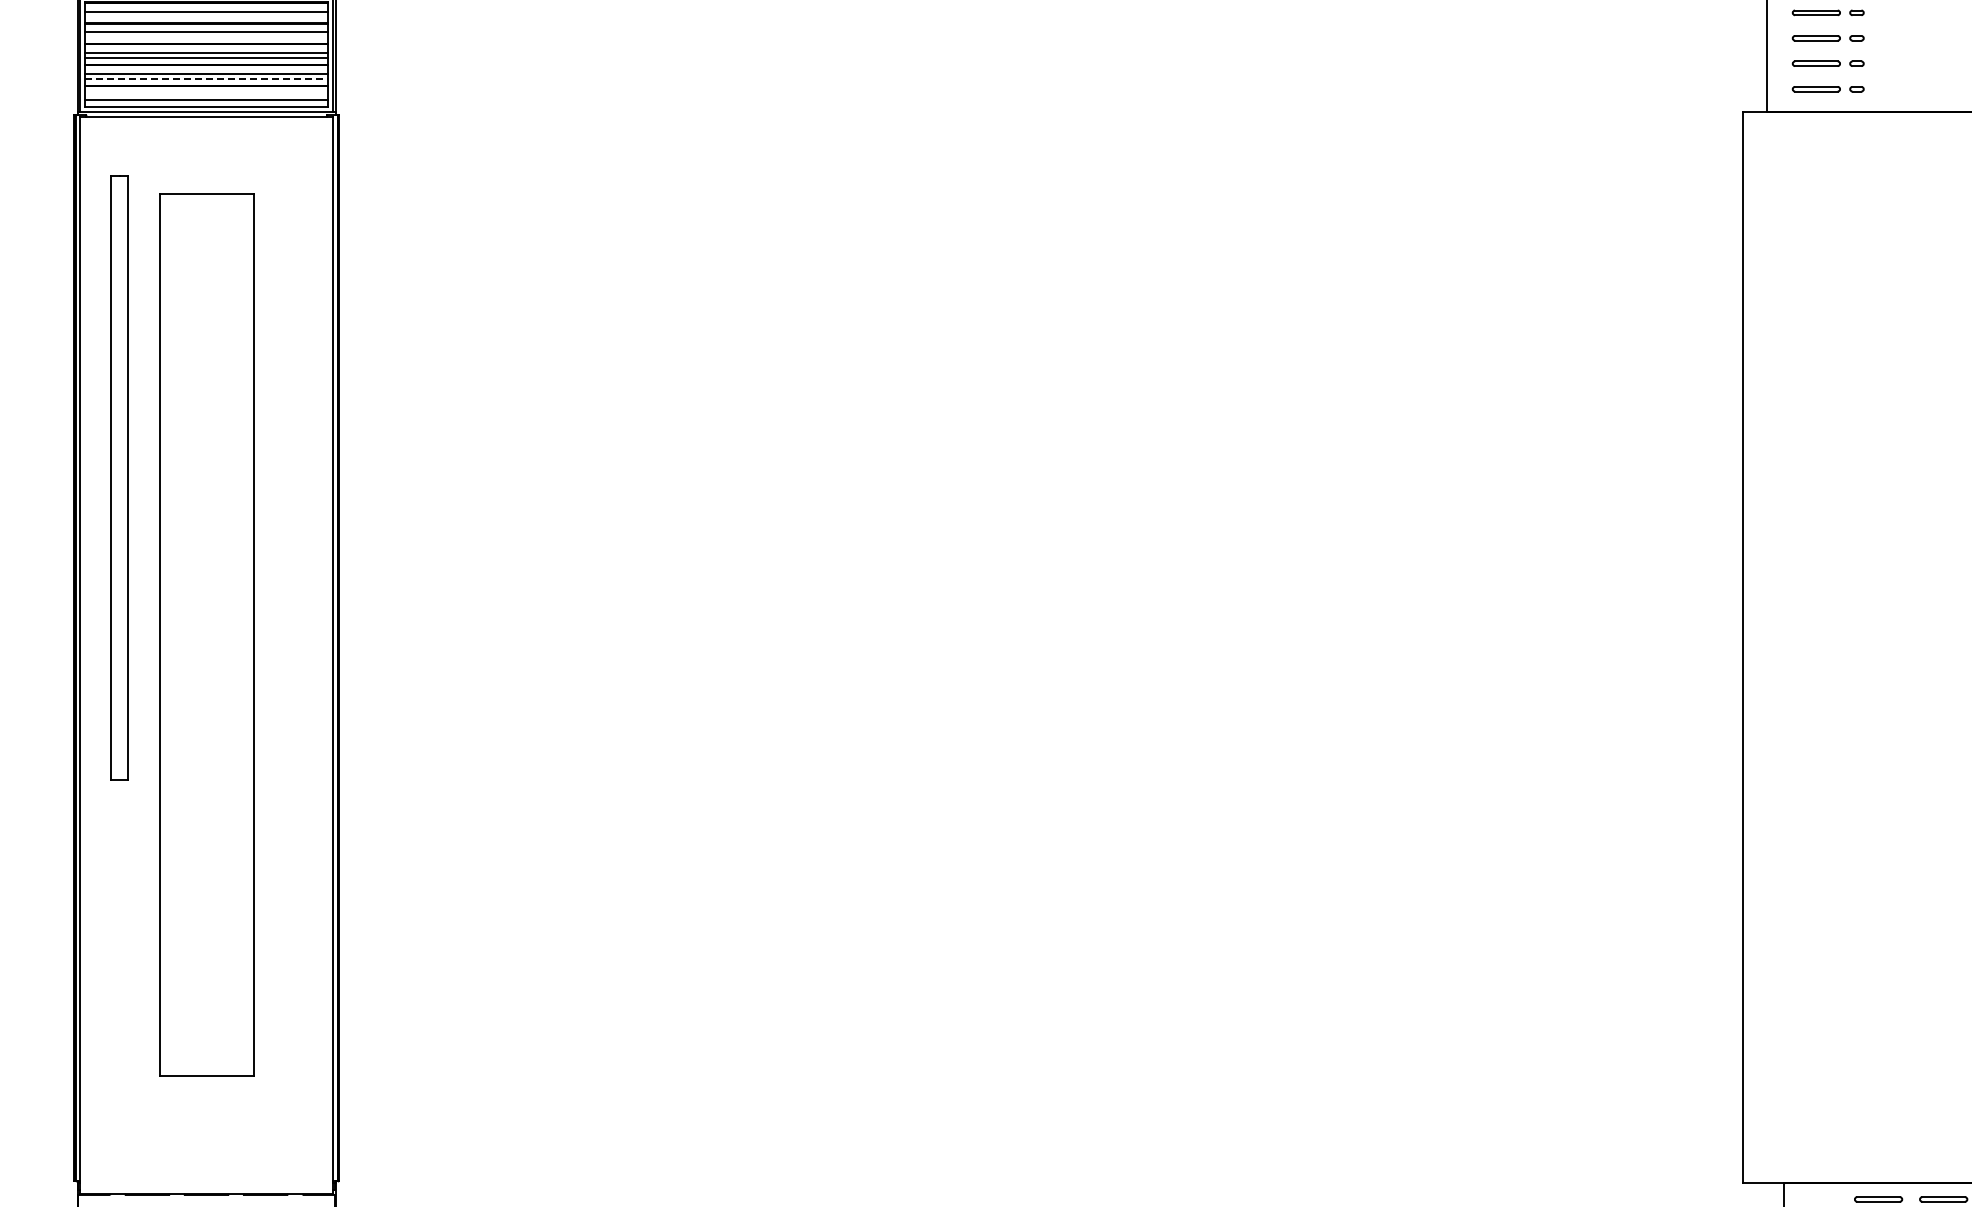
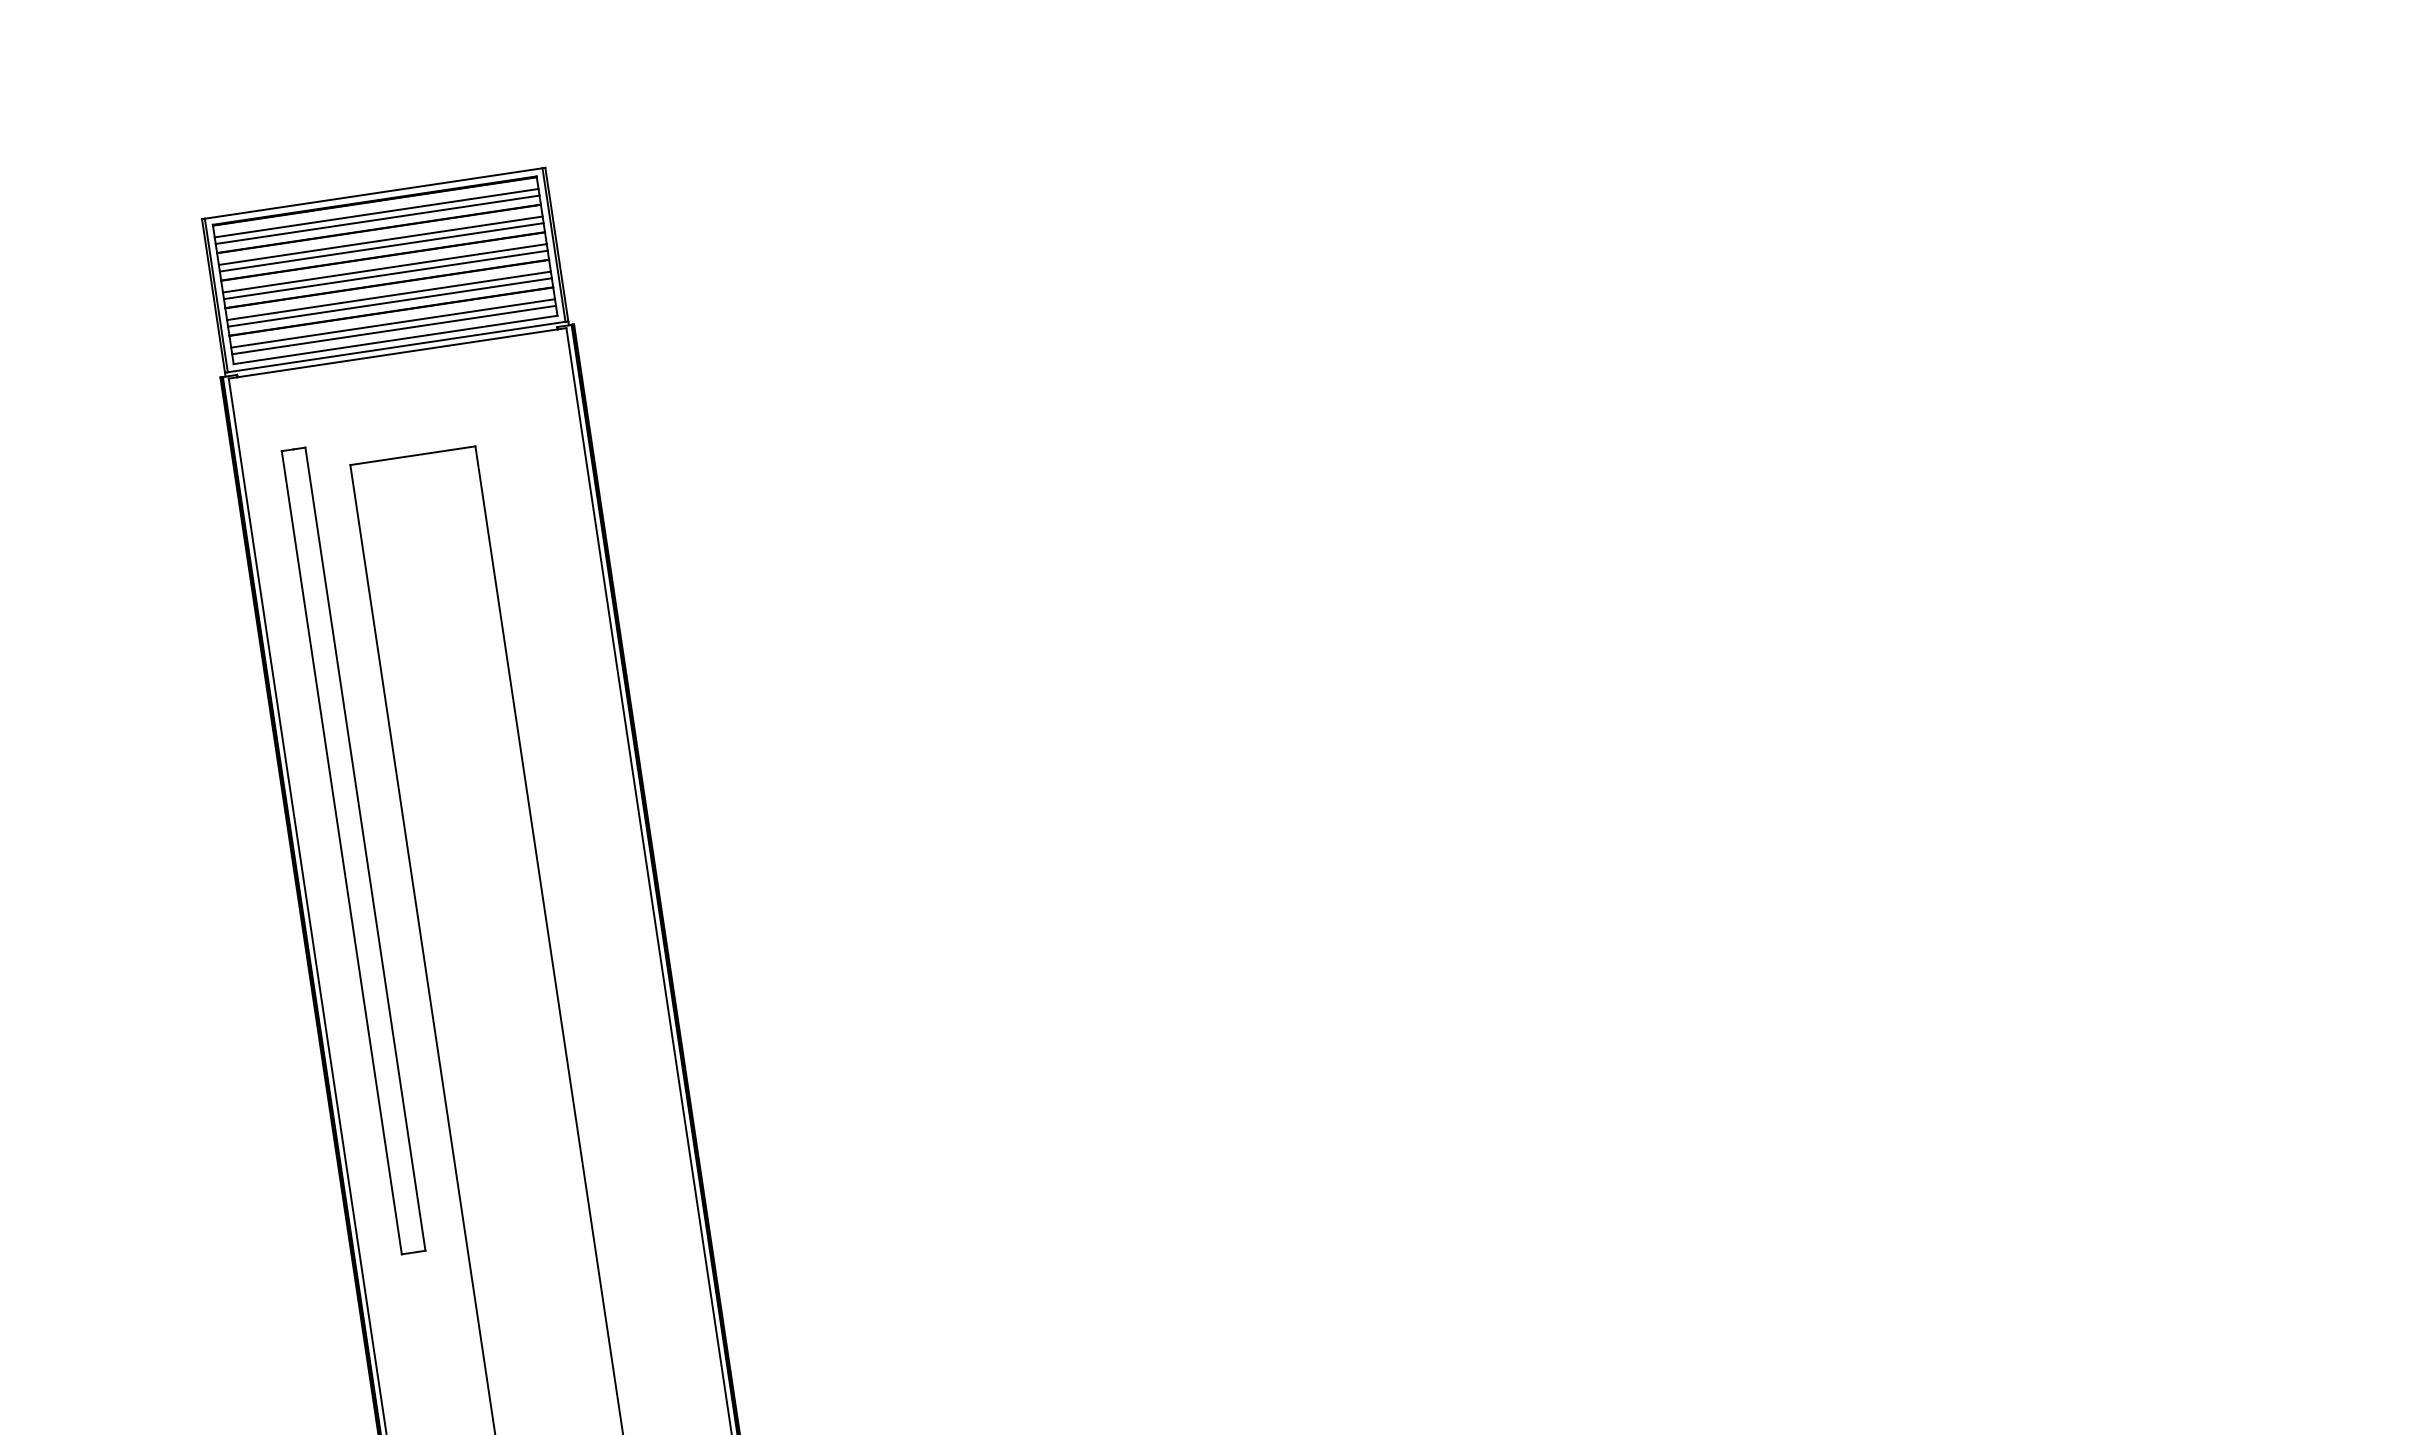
line: (206, 16) -> (377, 219), added
line: (206, 37) -> (381, 247), added
line: (206, 78) -> (389, 302), dashed -> solid
line: (206, 94) -> (393, 323), added

